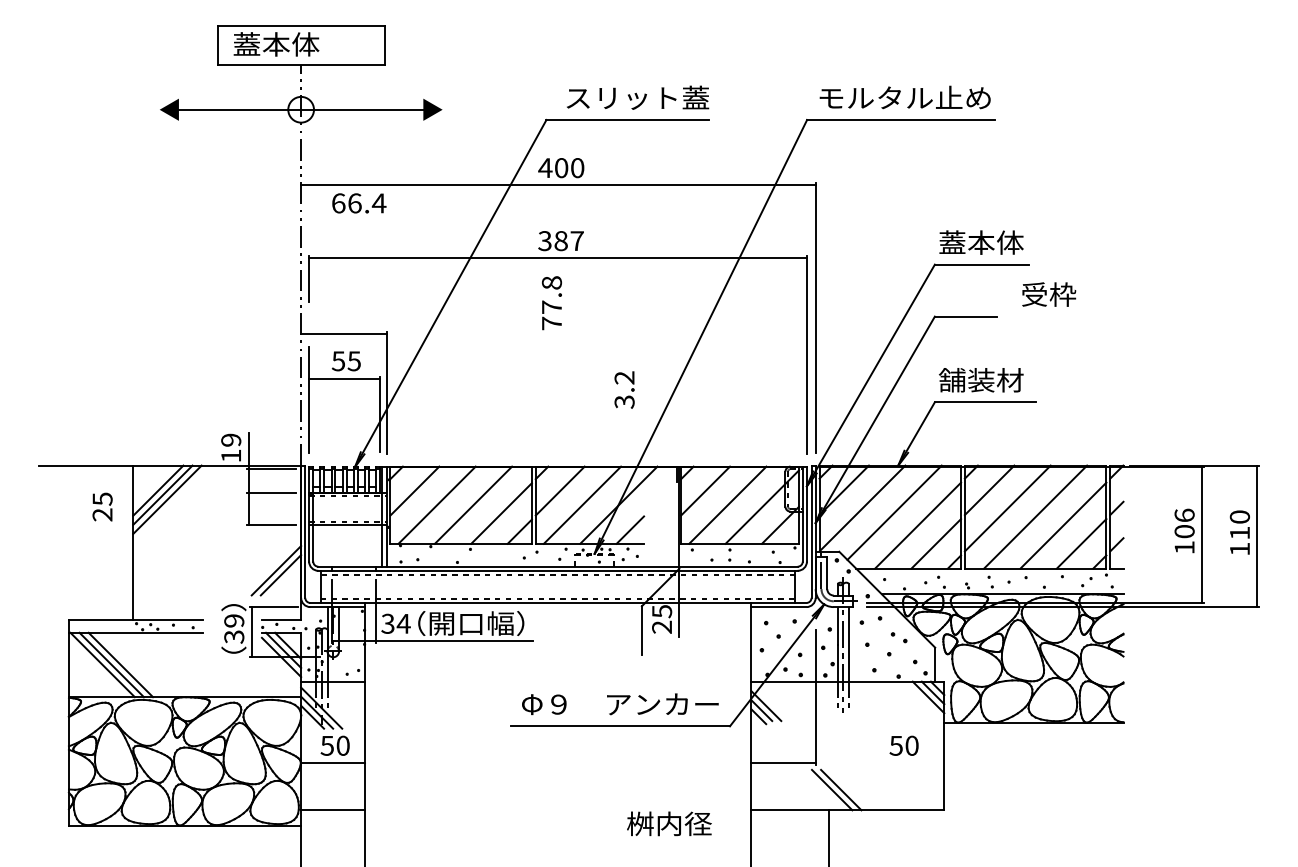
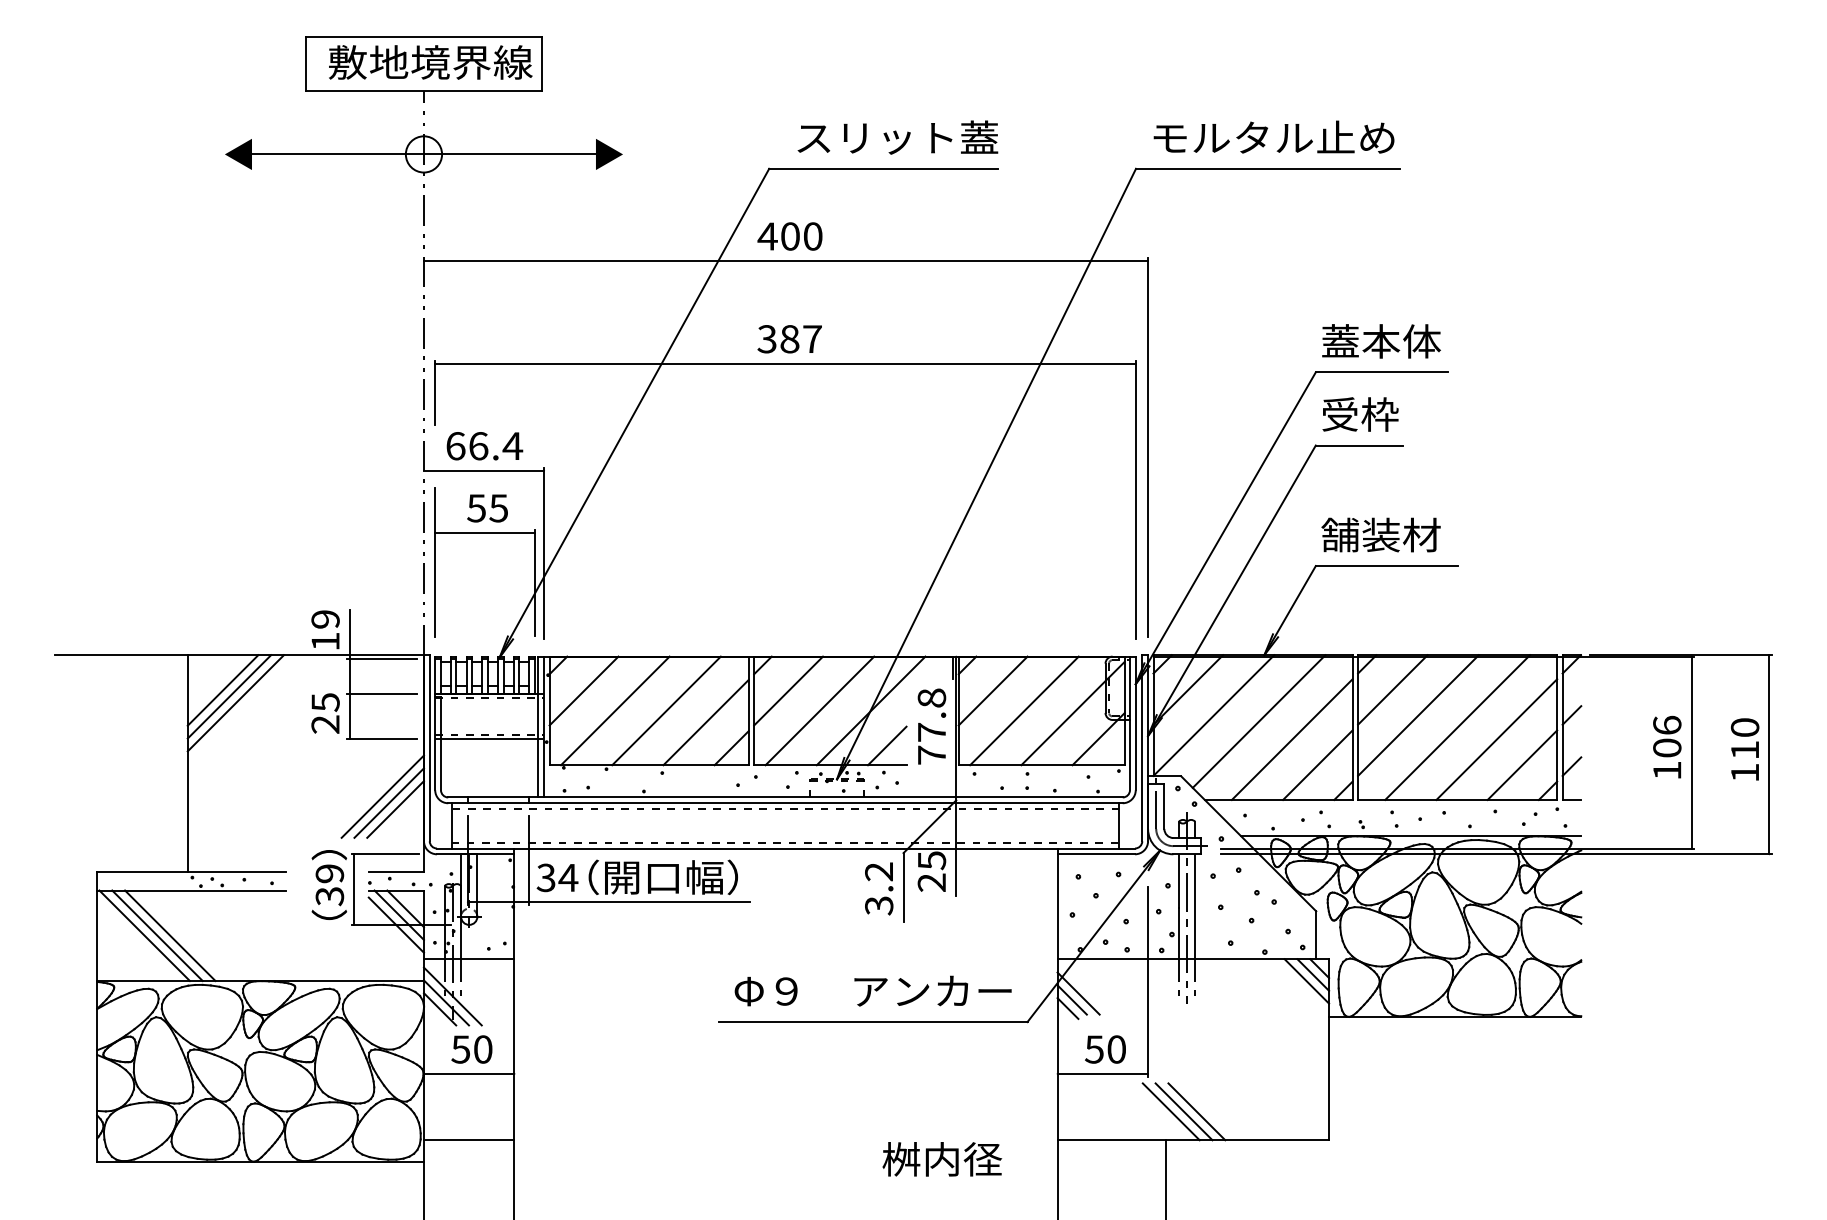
text: (305, 44) -> (430, 62), 蓋本体 -> 敷地境界線
text: (359, 203) -> (484, 446), moved
text: (1049, 294) -> (1360, 414), moved
text: (551, 303) -> (931, 726), moved
text: (624, 389) -> (879, 888), moved
text: (102, 507) -> (325, 713), moved
line: (271, 566) -> (382, 796), added
text: (904, 745) -> (1105, 1049), moved
line: (850, 789) -> (1196, 1111), added

